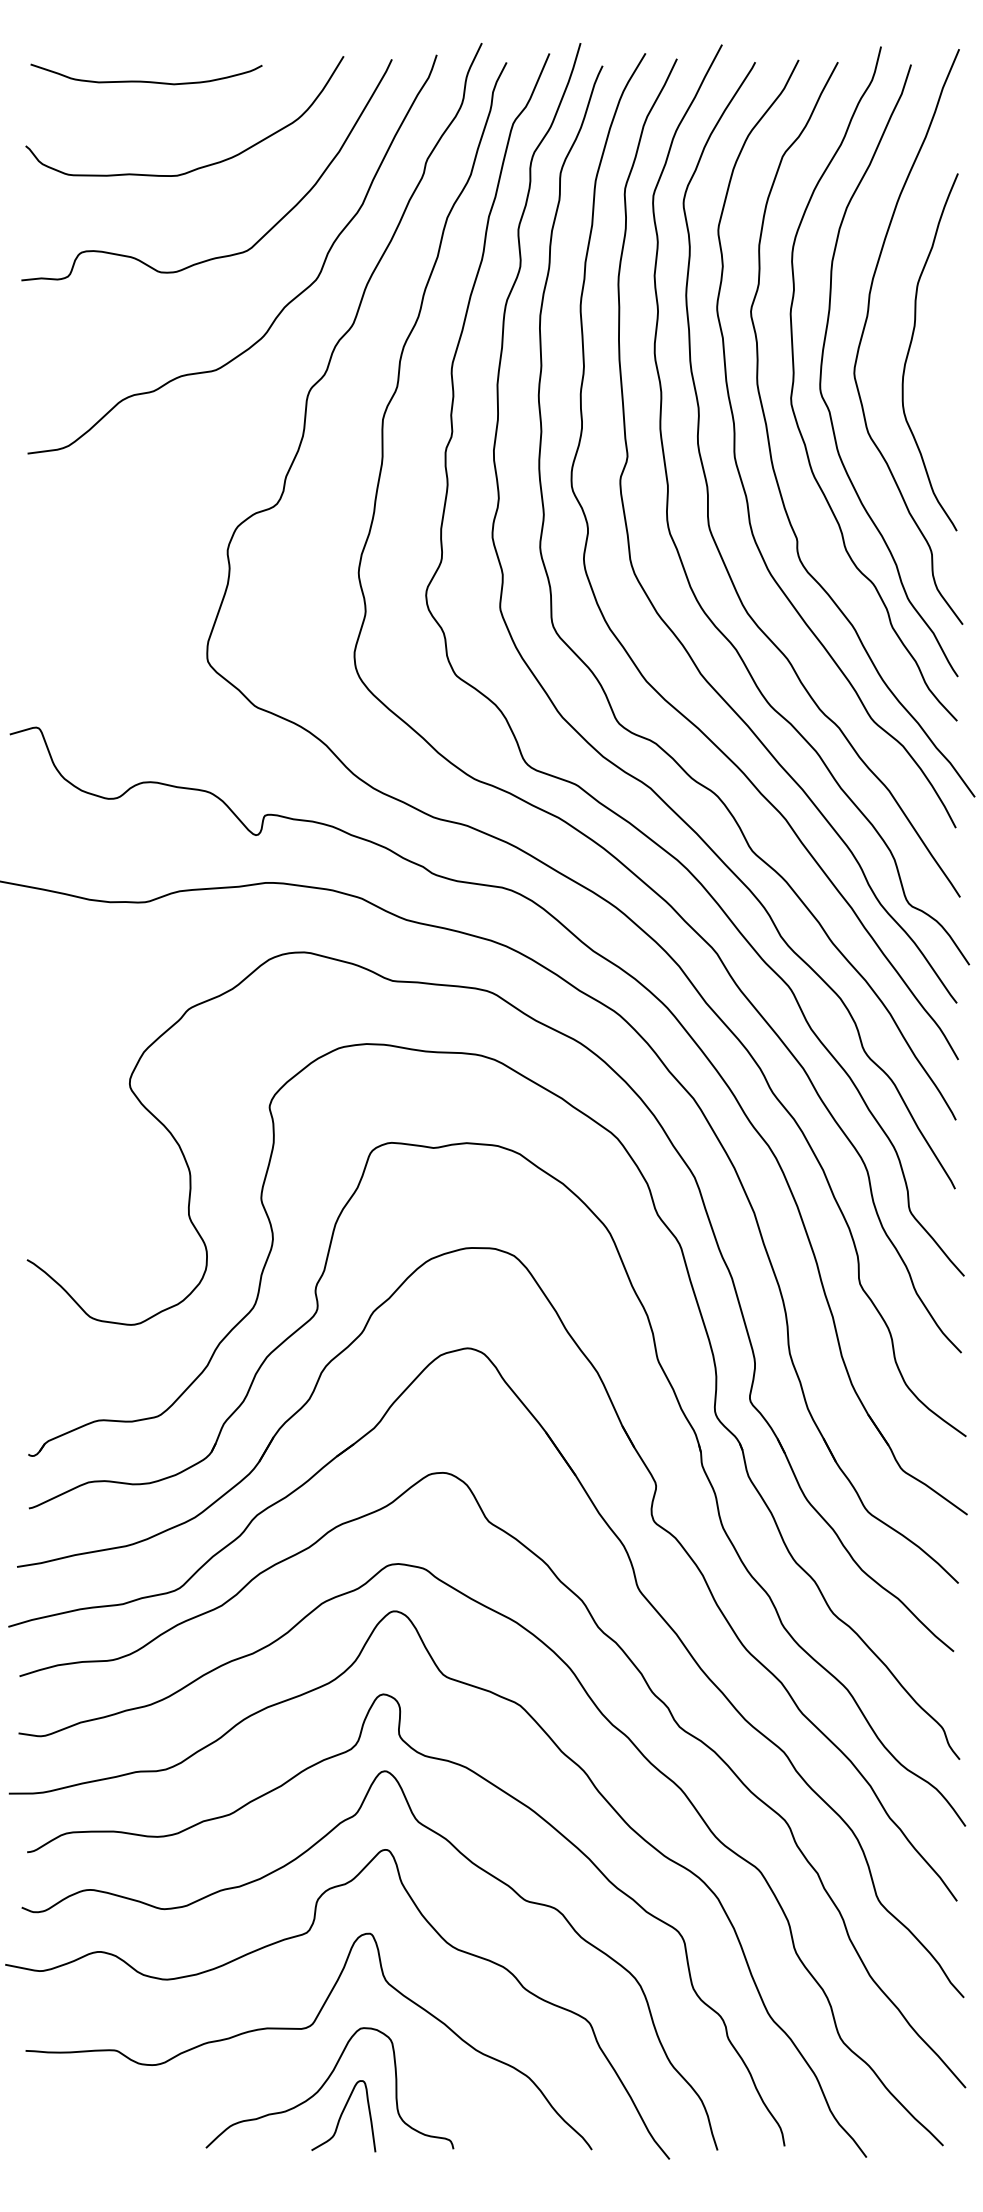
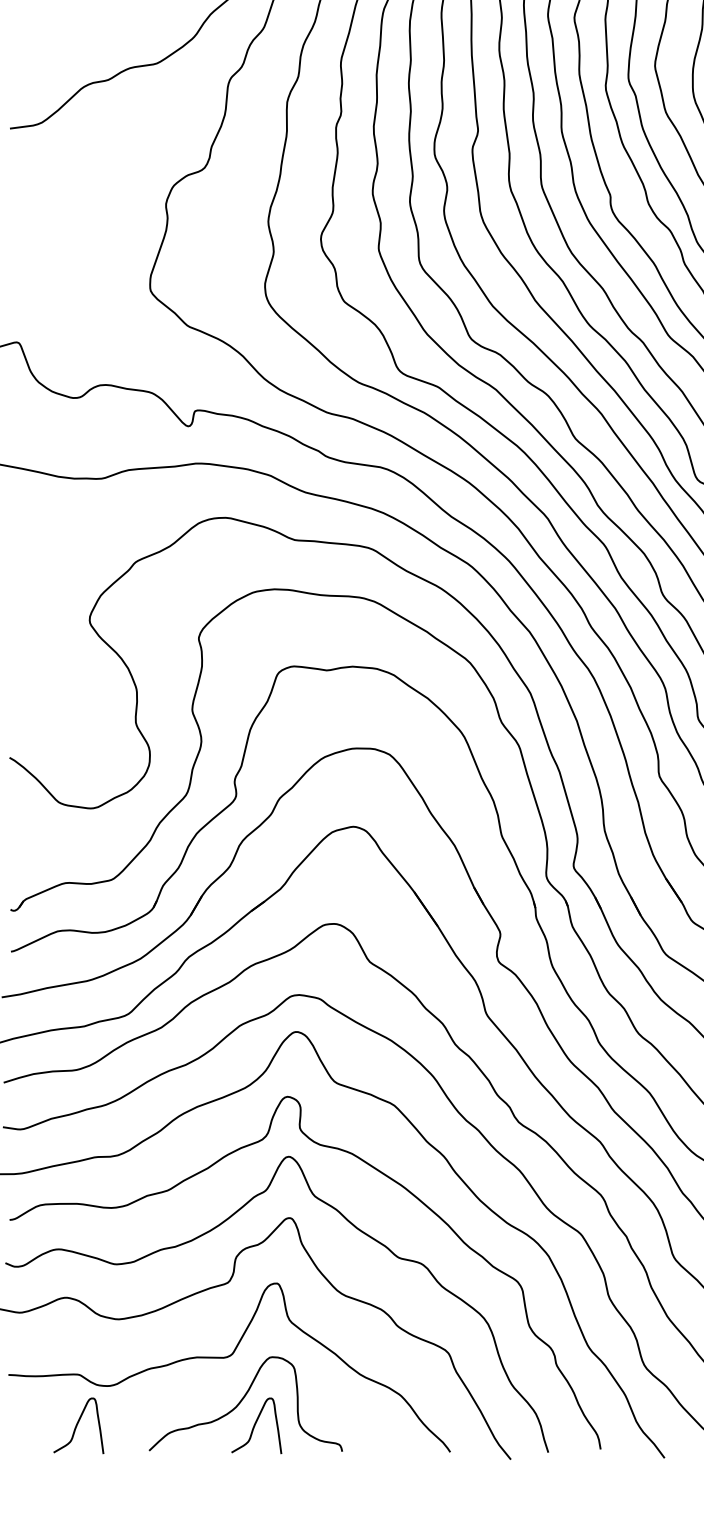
curve: (114, 2115) -> (77, 1425), added

